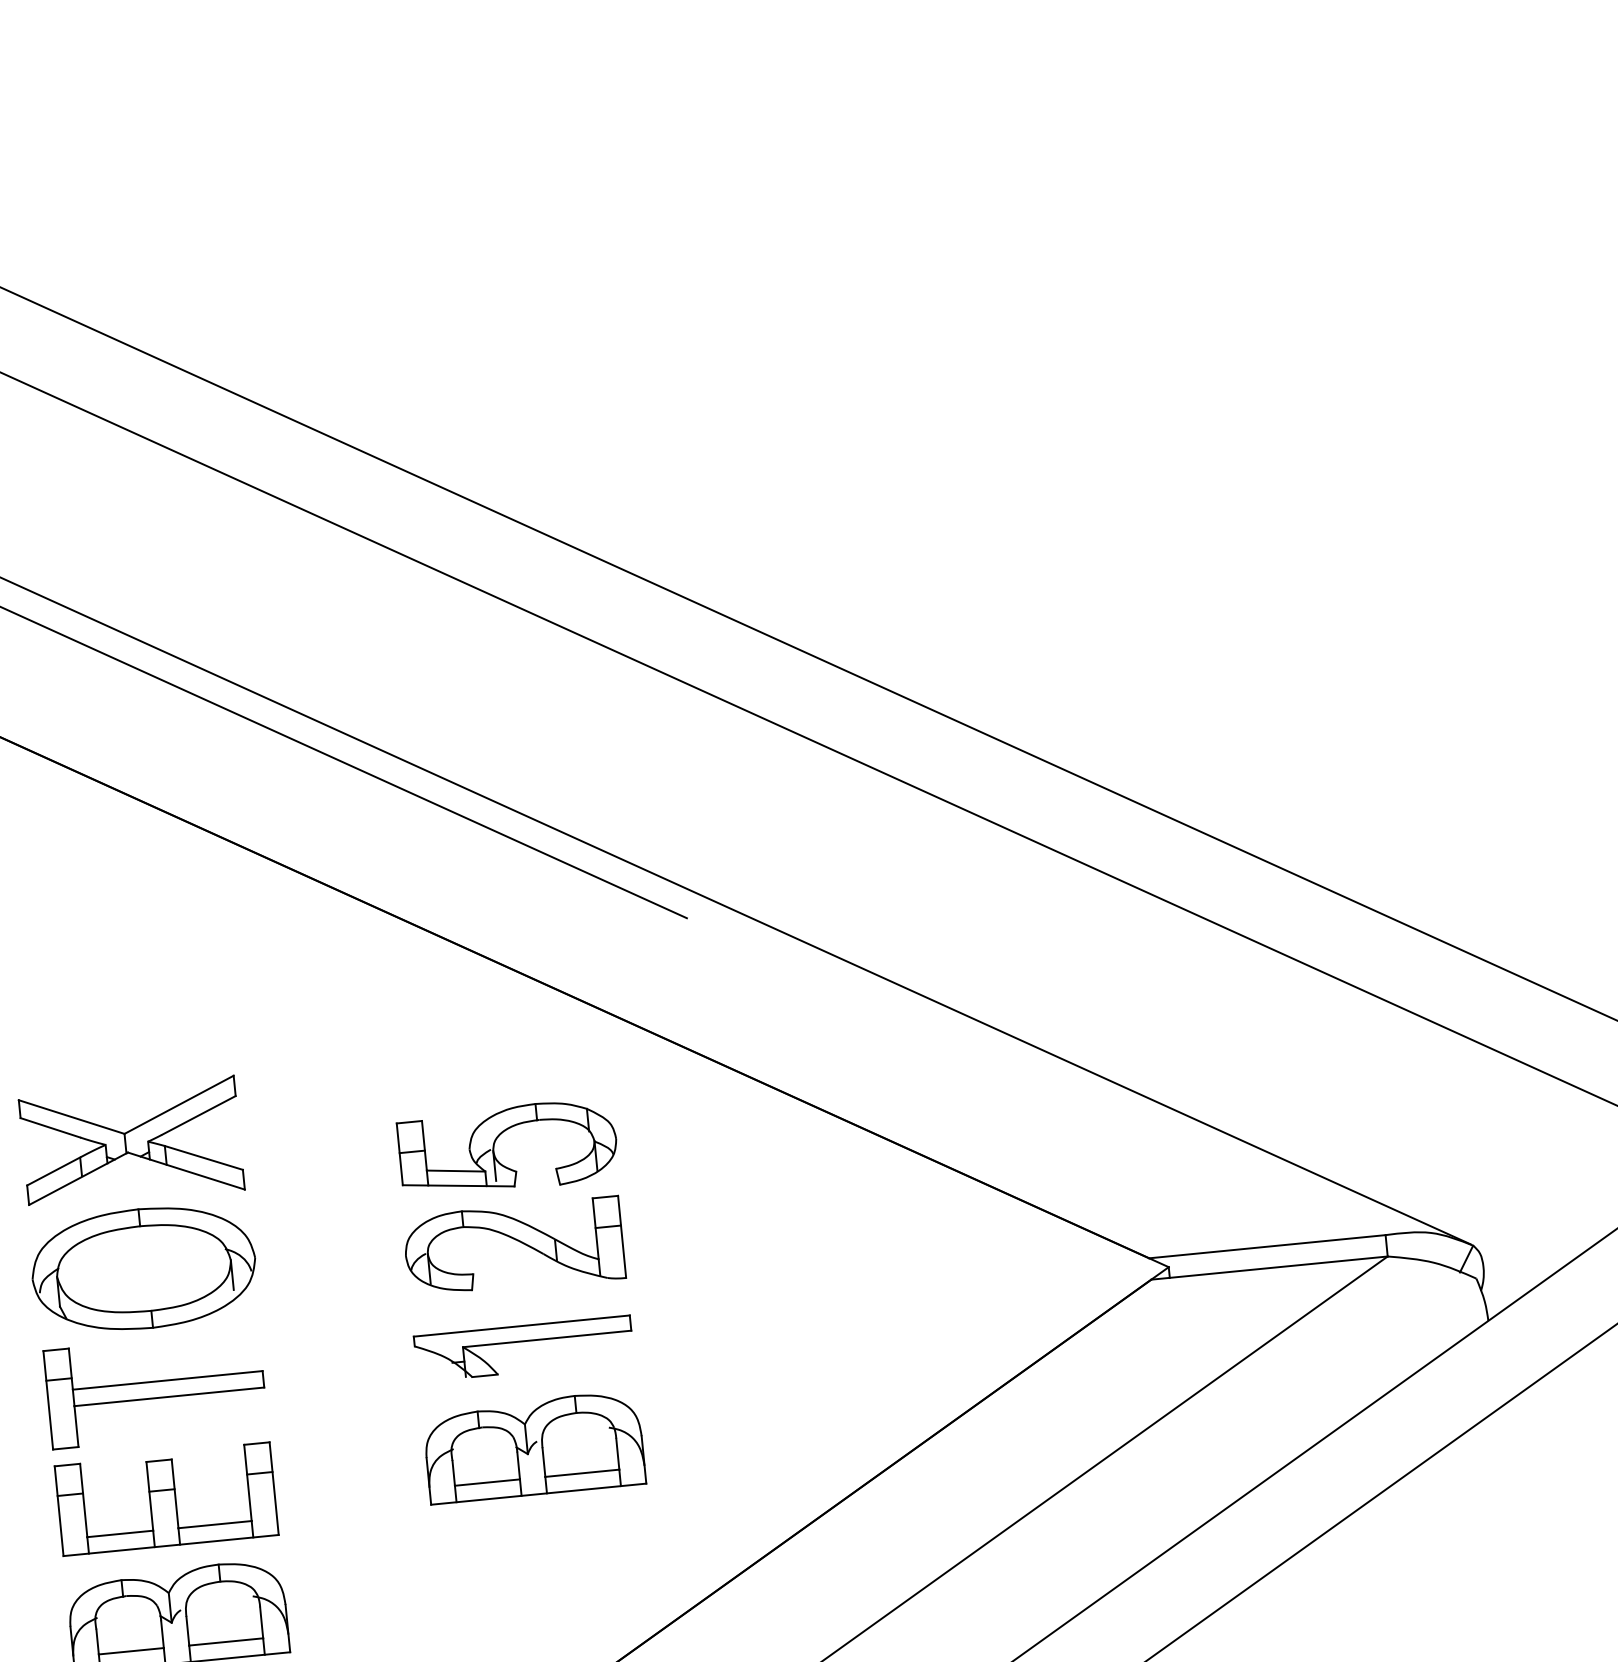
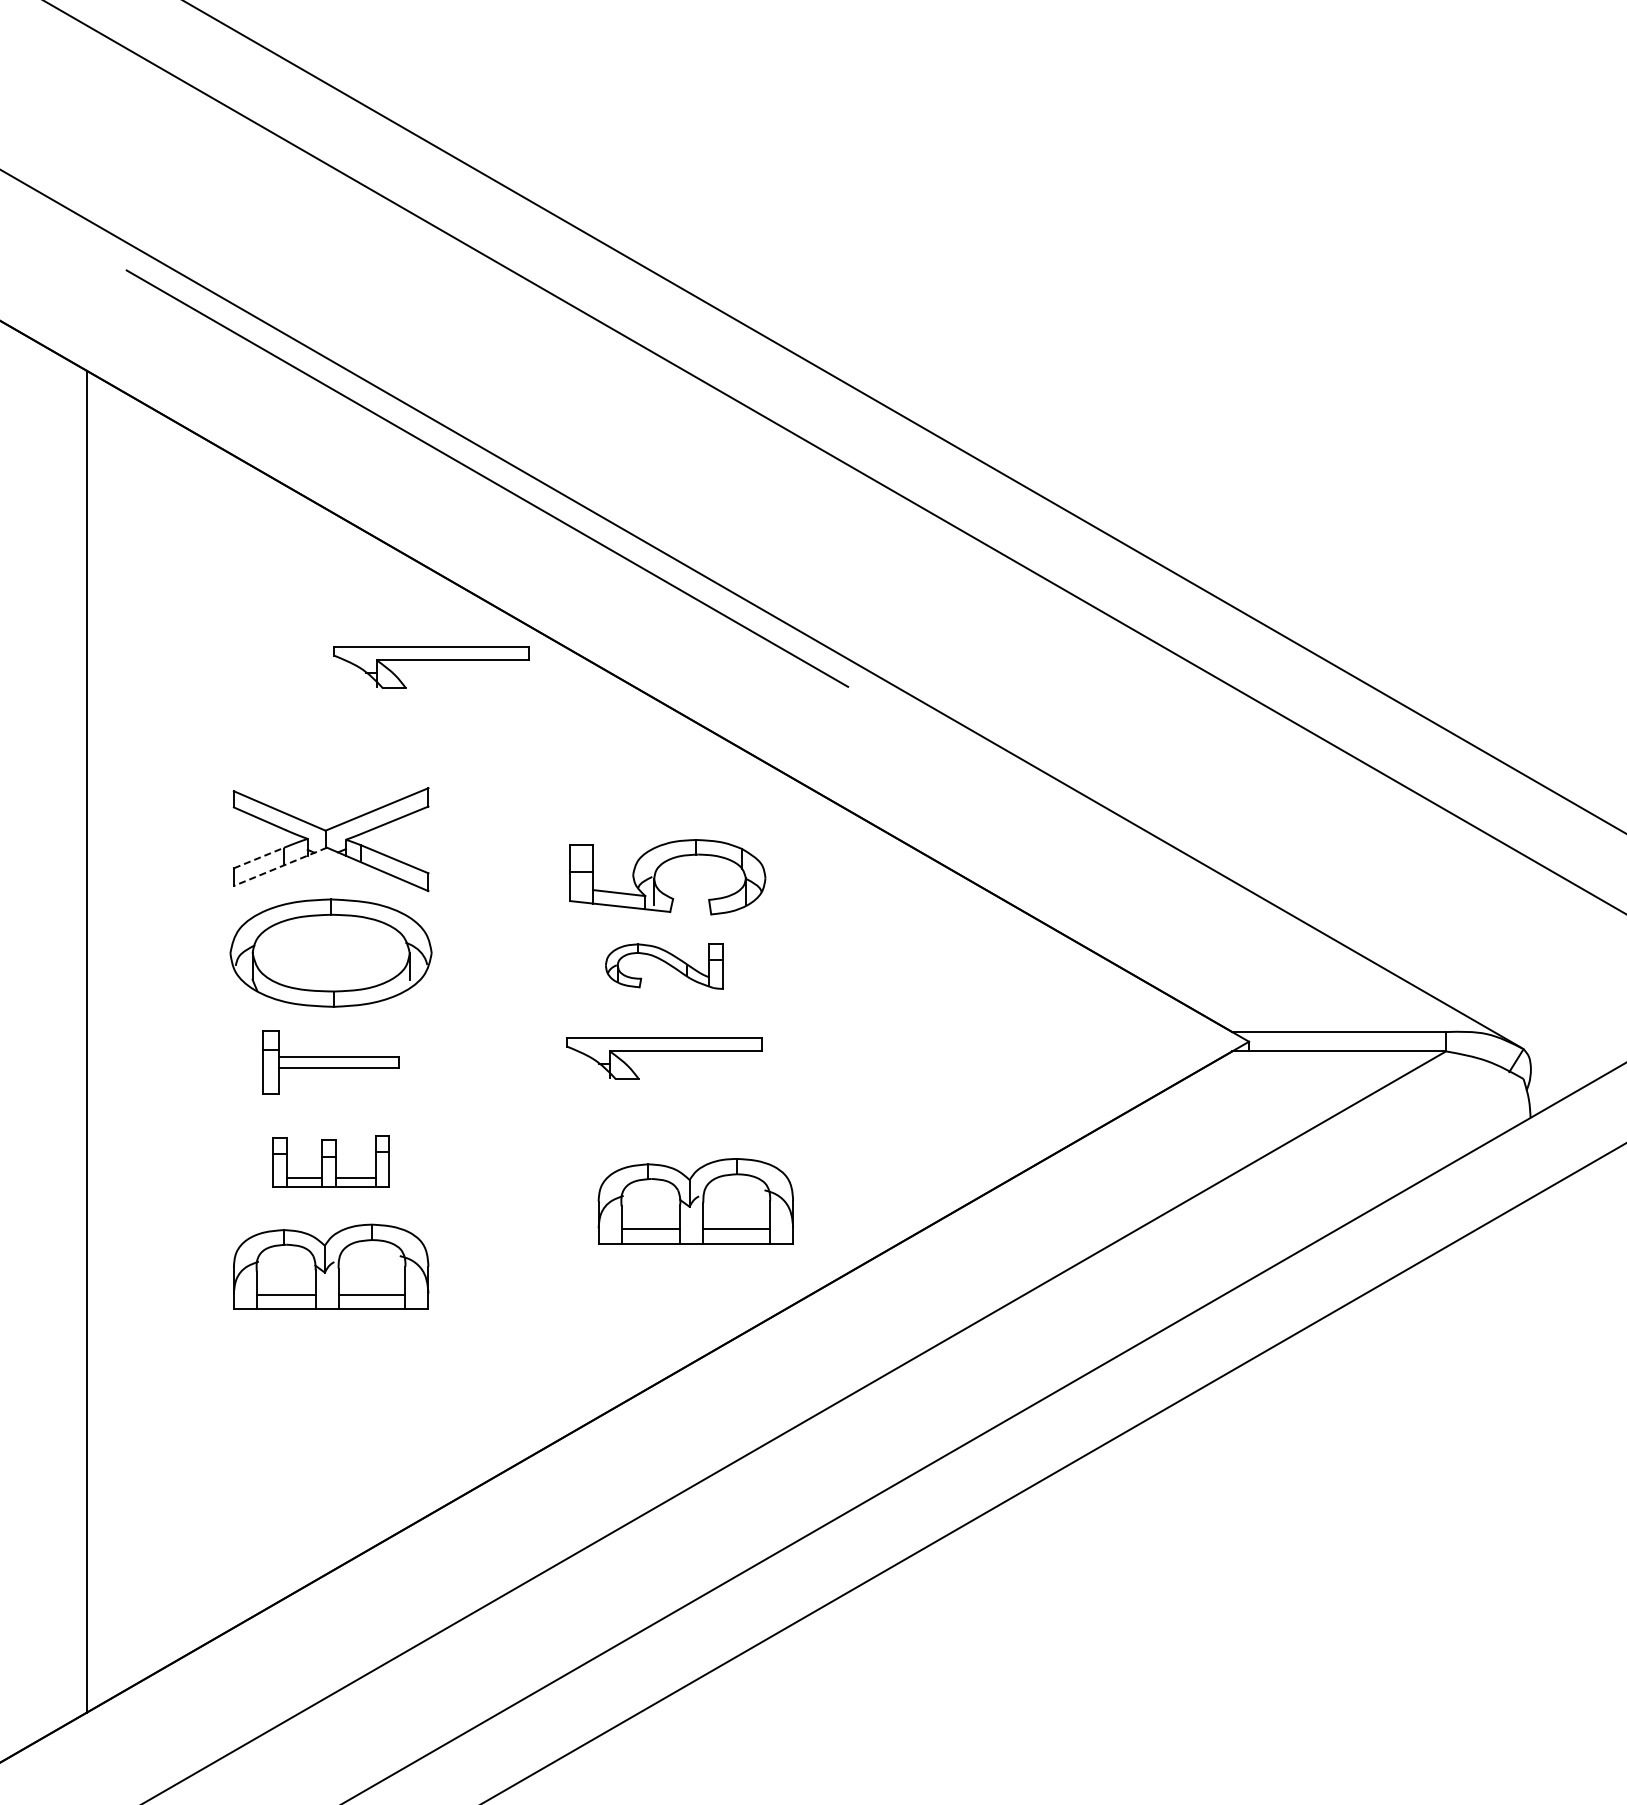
part: (223, 934) -> (431, 660), added
line: (53, 1171) -> (258, 858), solid -> dashed
line: (78, 1179) -> (280, 867), solid -> dashed
part: (514, 1247) -> (664, 966), size x0.6
part: (155, 1389) -> (330, 1062), size x0.7
part: (533, 1447) -> (695, 1201), moved
part: (165, 1499) -> (330, 1161), size x0.6

